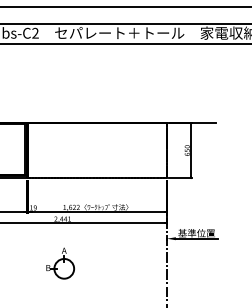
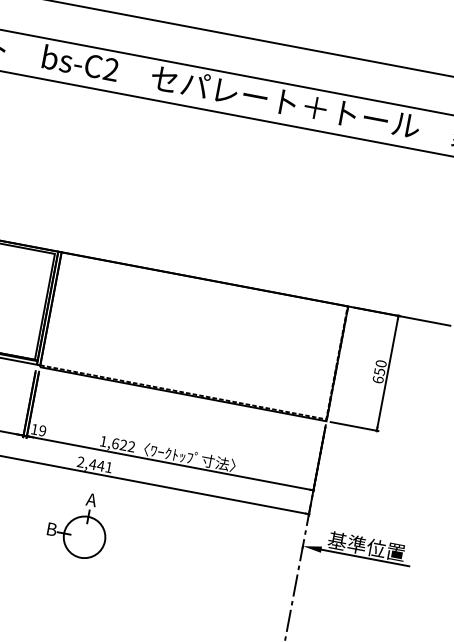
part: (60, 263) -> (78, 524), moved

